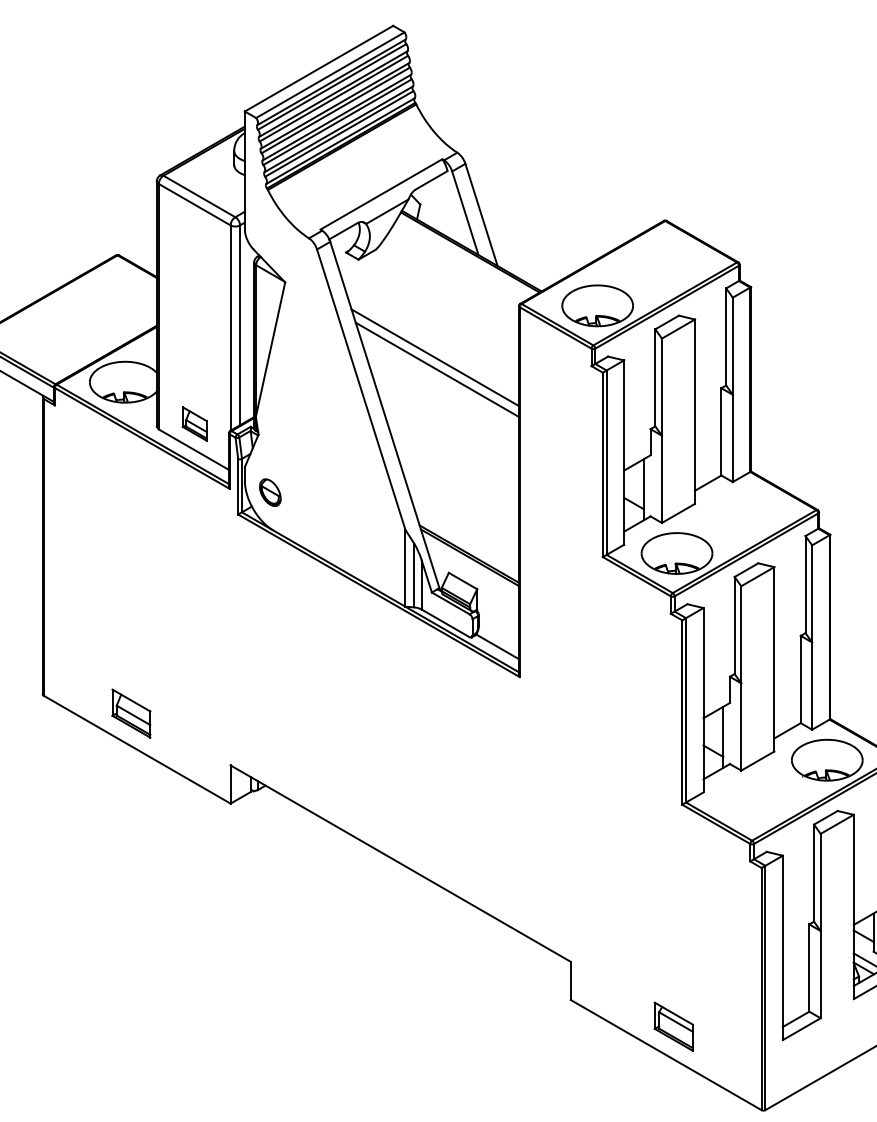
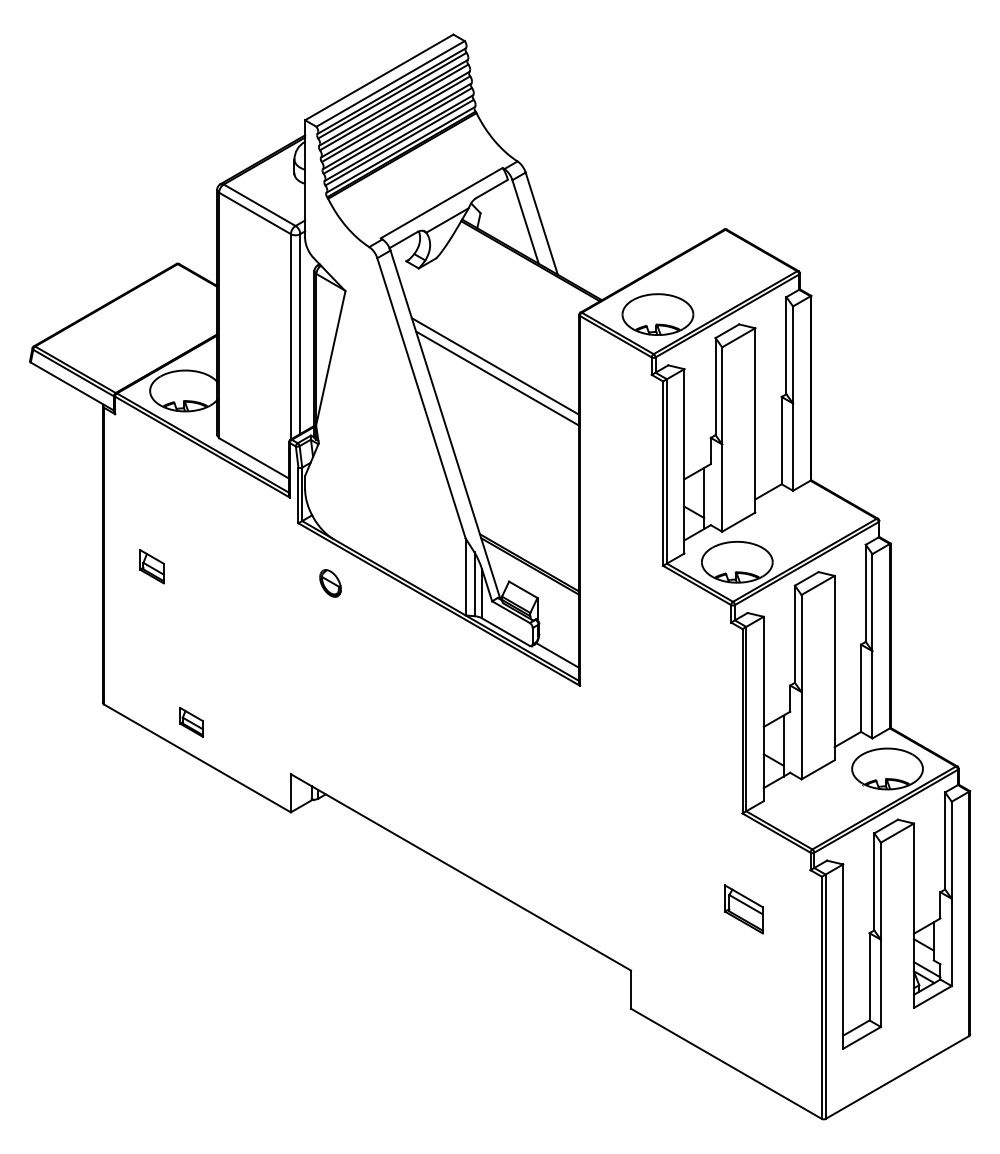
part: (194, 423) -> (151, 566), moved
part: (270, 492) -> (330, 583), moved
part: (131, 713) -> (191, 722), size x0.6
part: (673, 1026) -> (743, 909), moved

